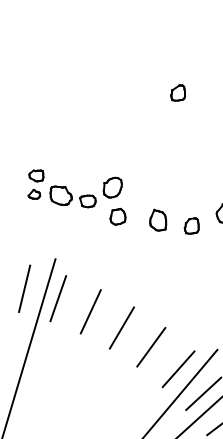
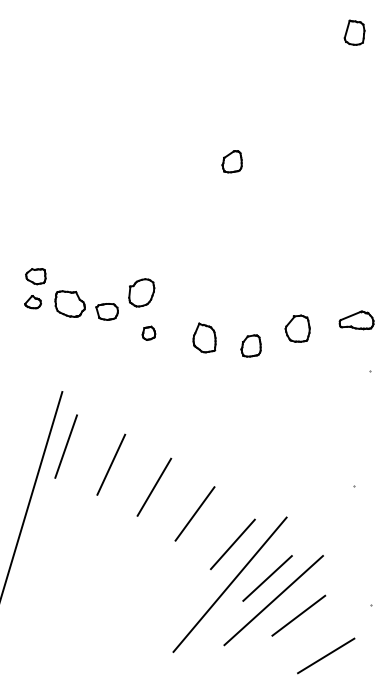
part: (117, 217) -> (148, 333), size x0.6
line: (24, 288) -> (19, 432), removed

